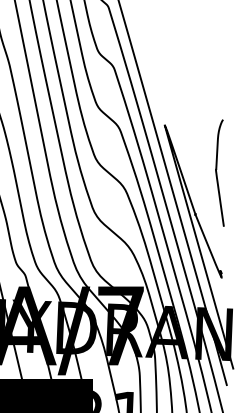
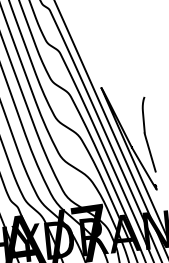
curve: (217, 172) -> (145, 134), moved

